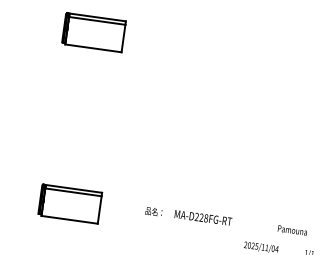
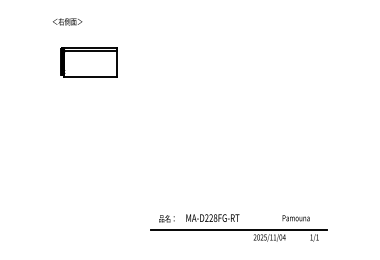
part: (69, 204) -> (88, 222), removed
line: (229, 233) -> (238, 229), added

